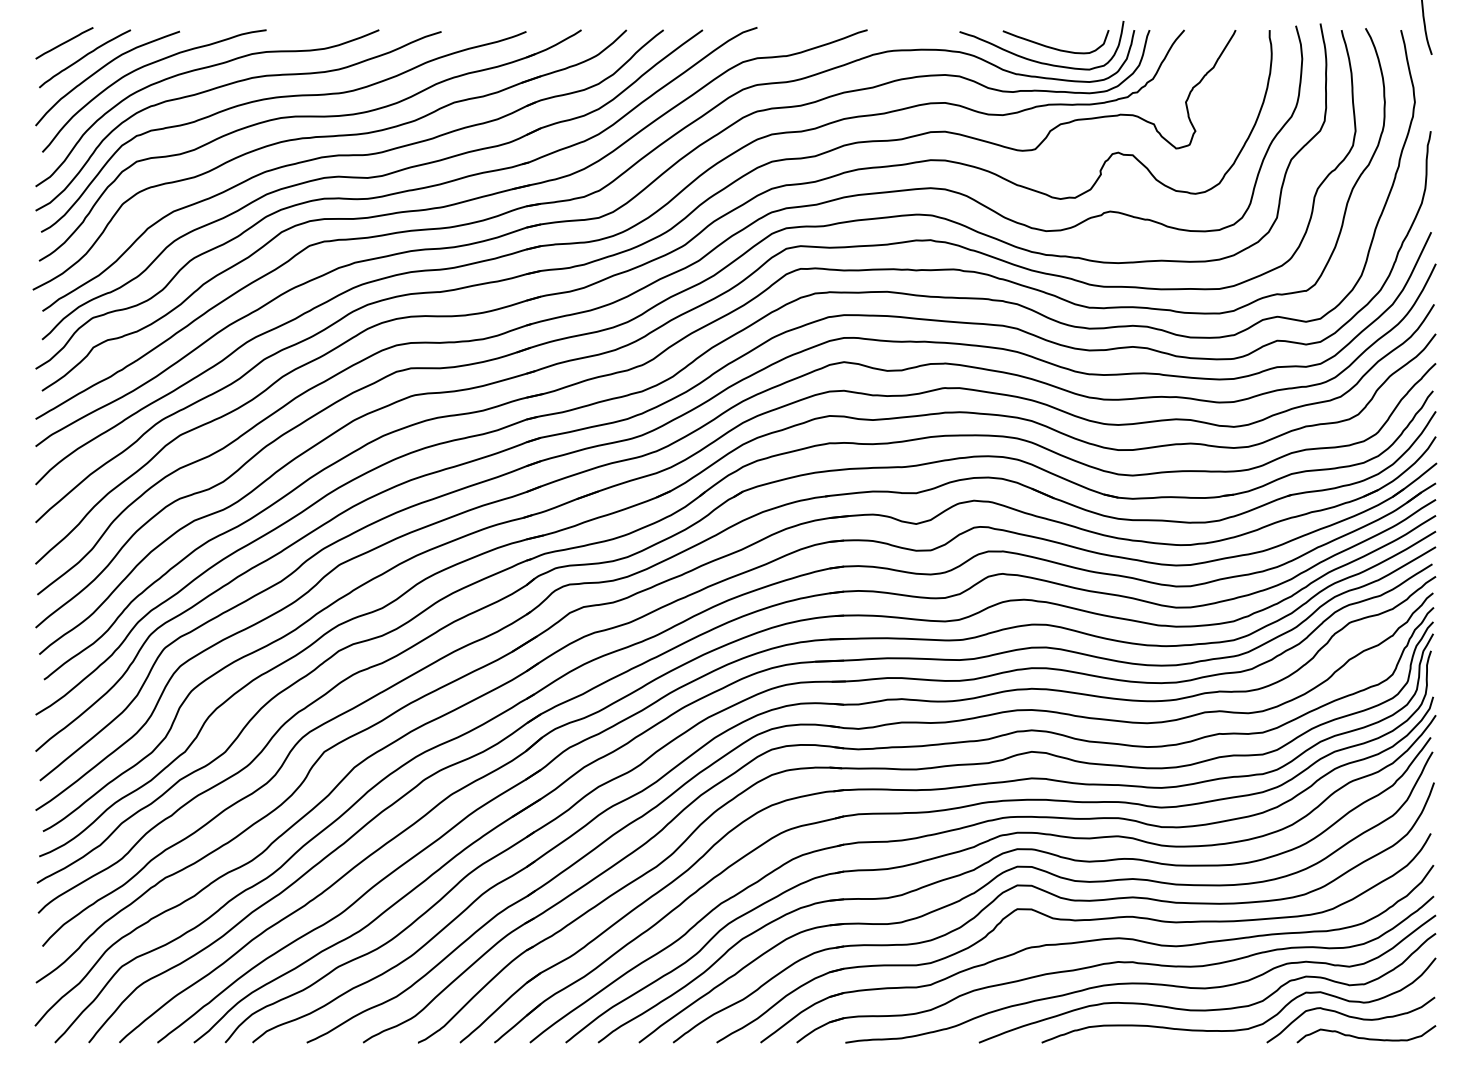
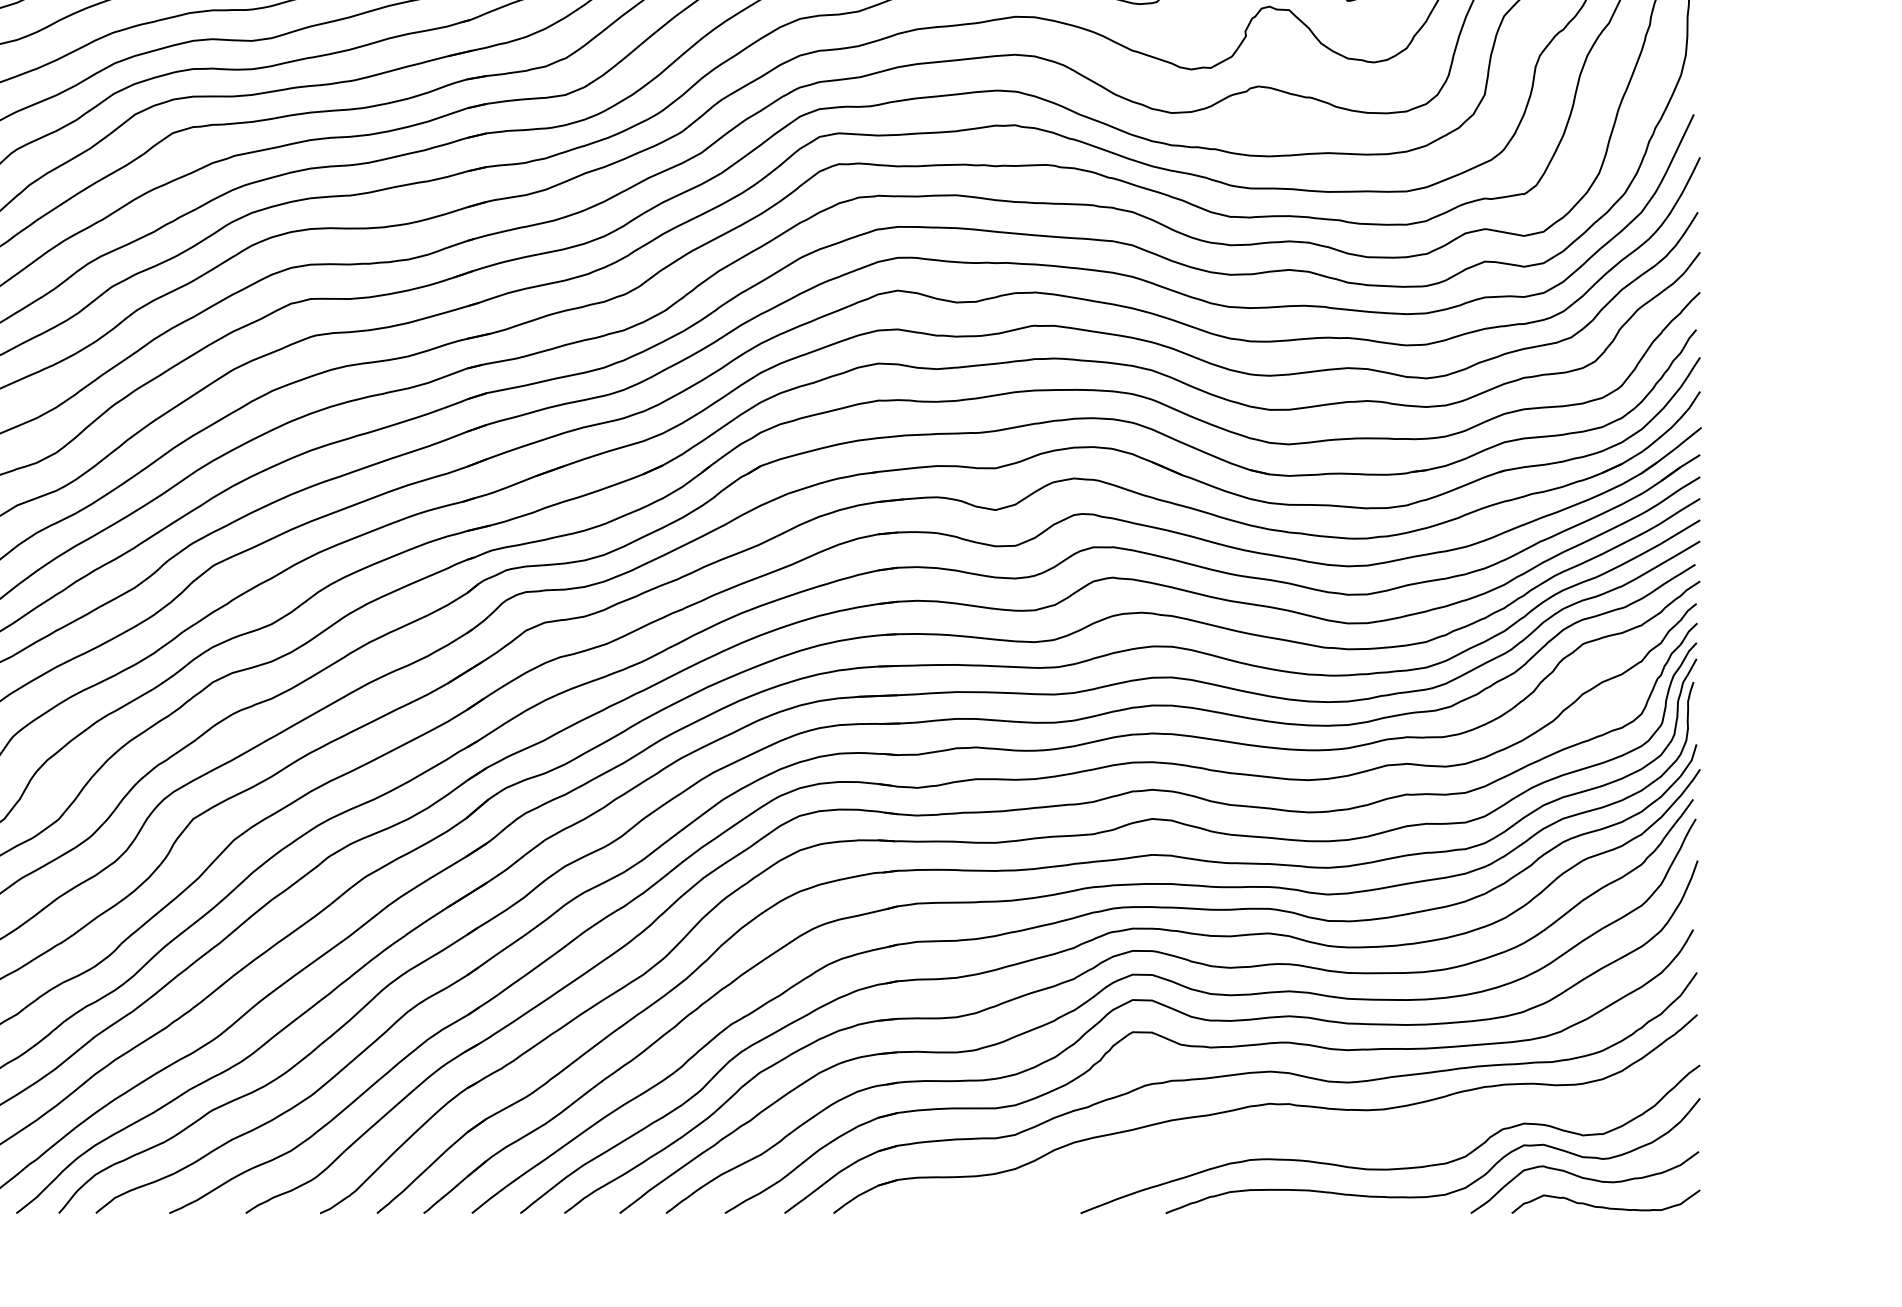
curve: (1140, 982) -> (1299, 1131), removed

